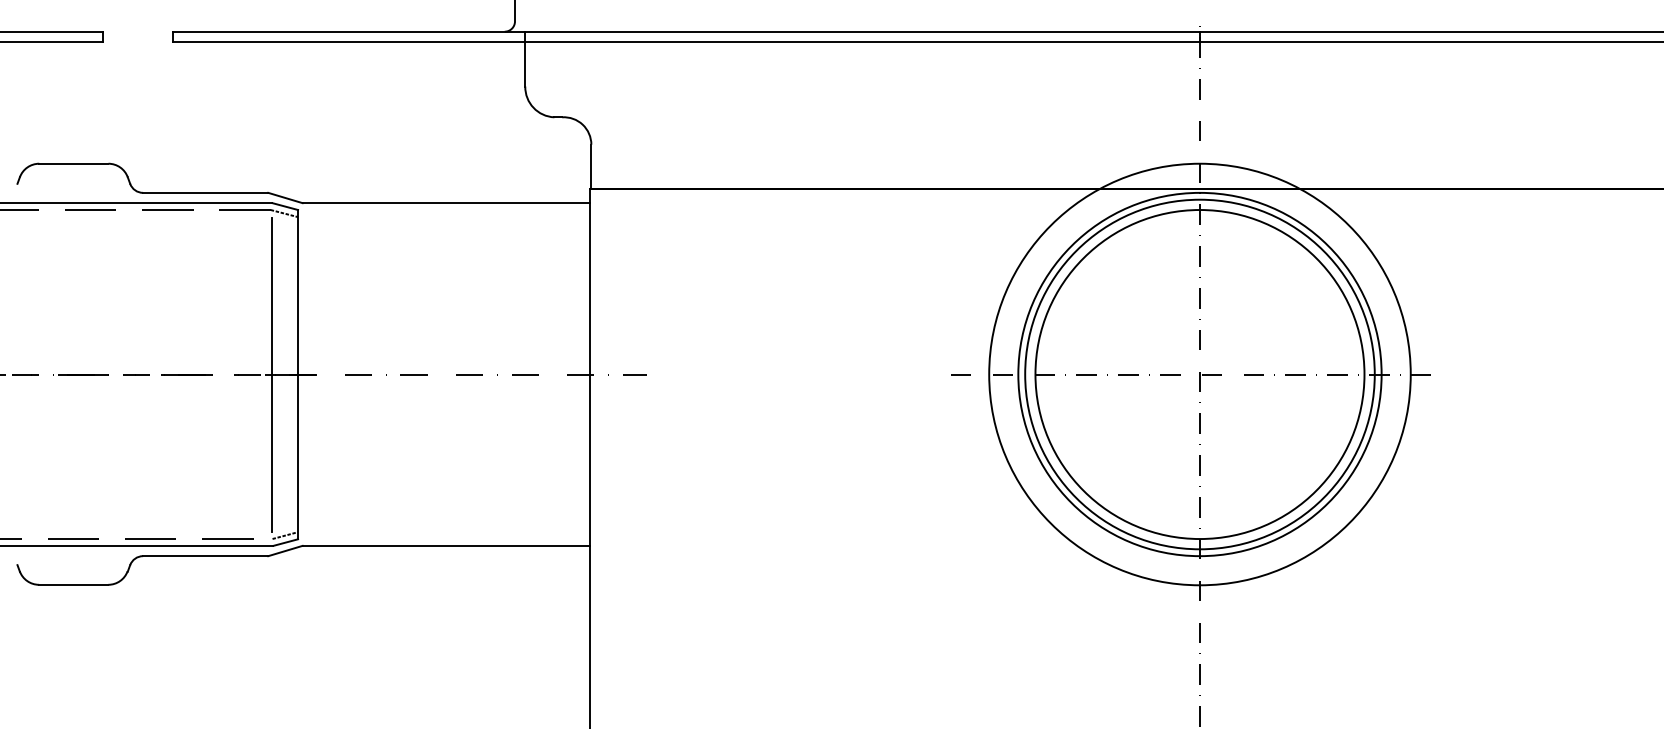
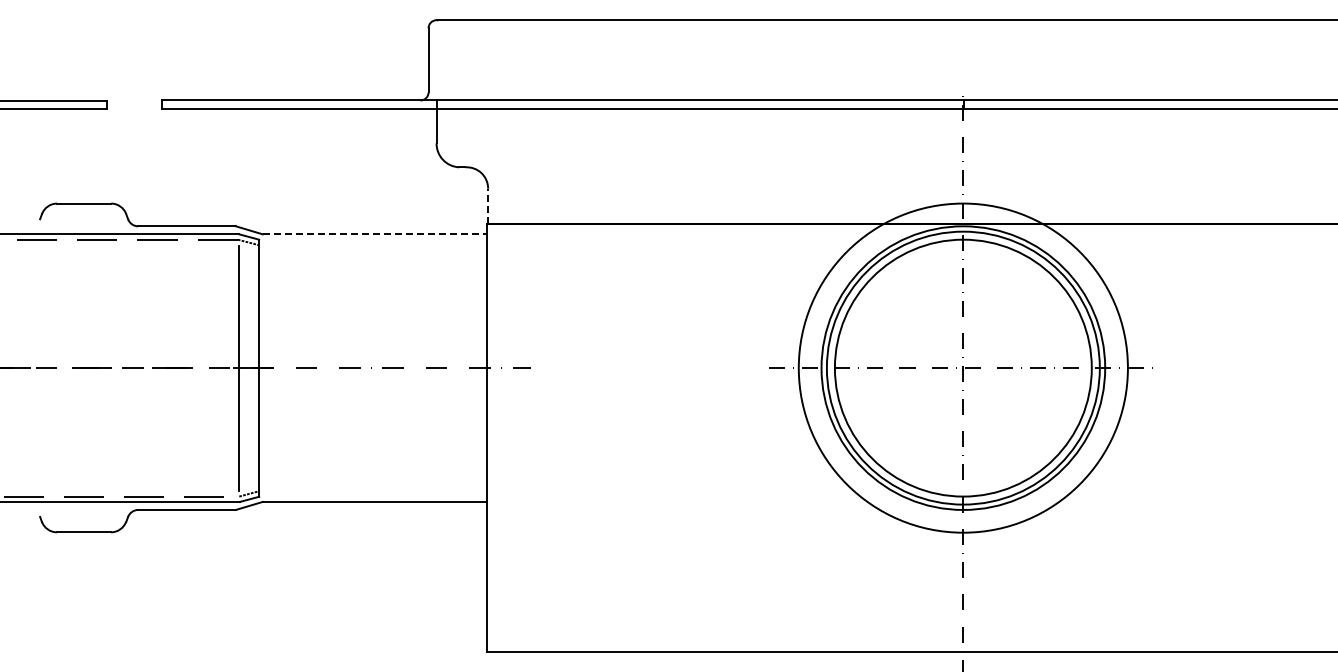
line: (591, 166) -> (488, 205), solid -> dashed
line: (447, 203) -> (375, 234), solid -> dashed

